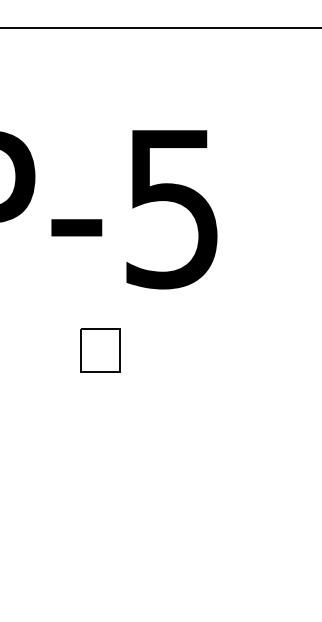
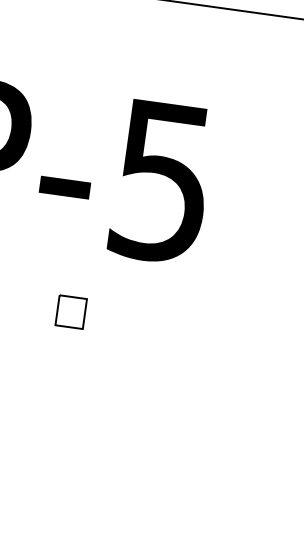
part: (99, 349) -> (70, 311), size x0.71

